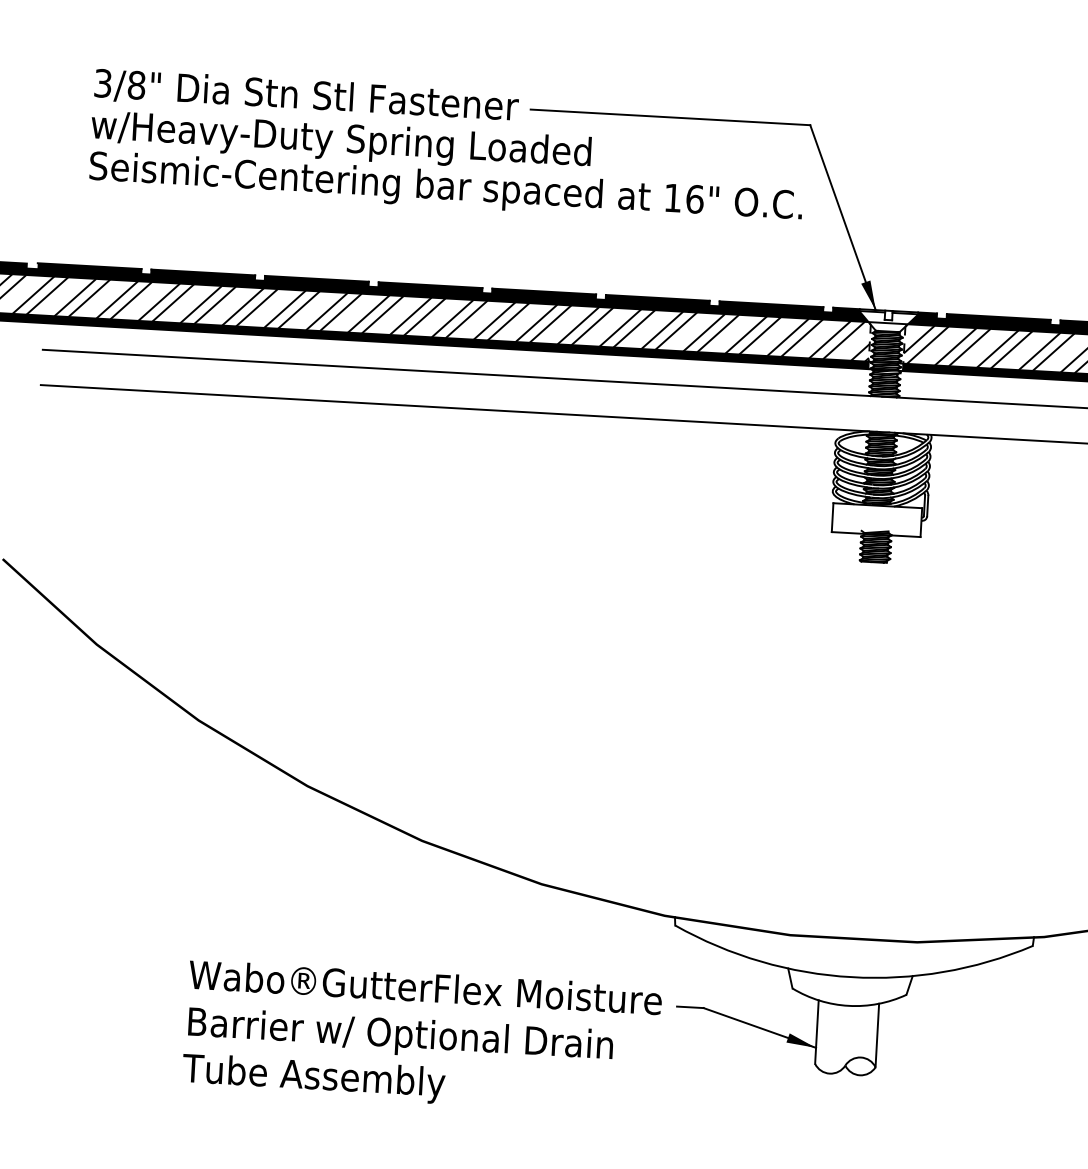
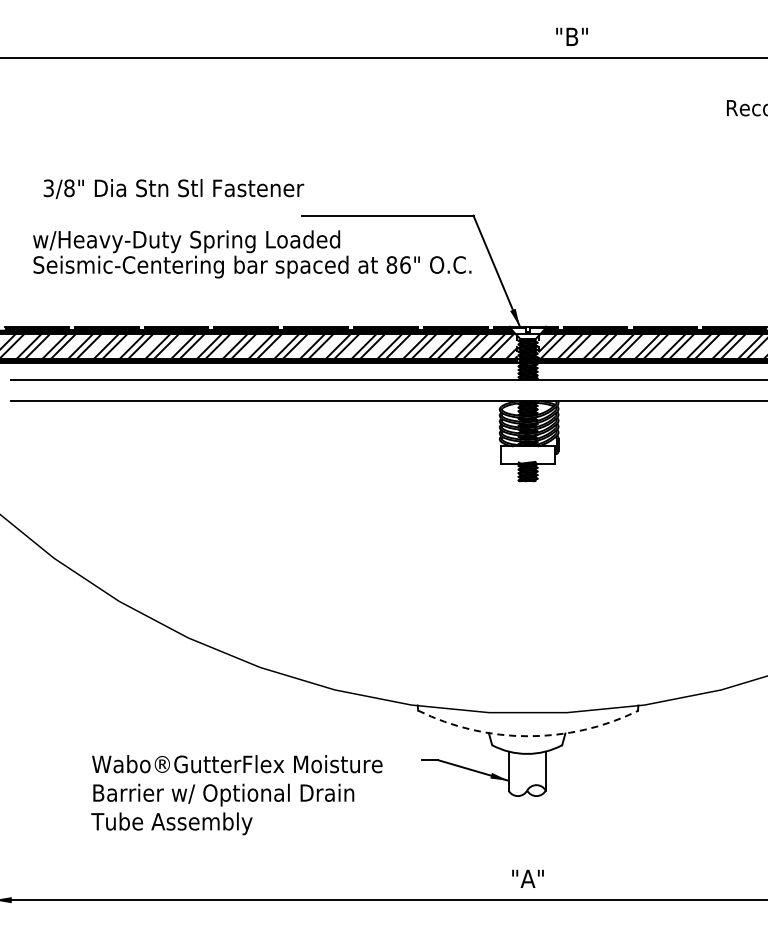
text: (305, 96) -> (173, 189), moved
text: (672, 197) -> (391, 264), 16" -> 86"
arc: (852, 977) -> (528, 736), solid -> dashed
text: (421, 1038) -> (236, 795), moved

